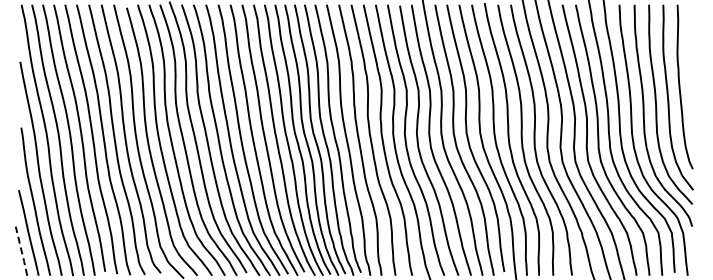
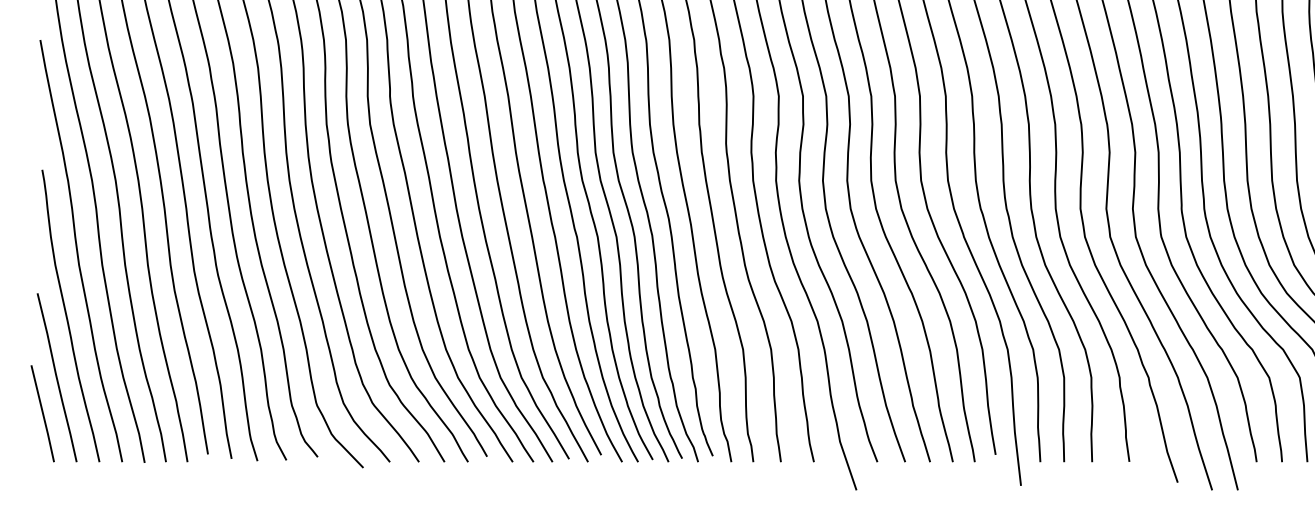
line: (21, 251) -> (42, 414), dashed -> solid

